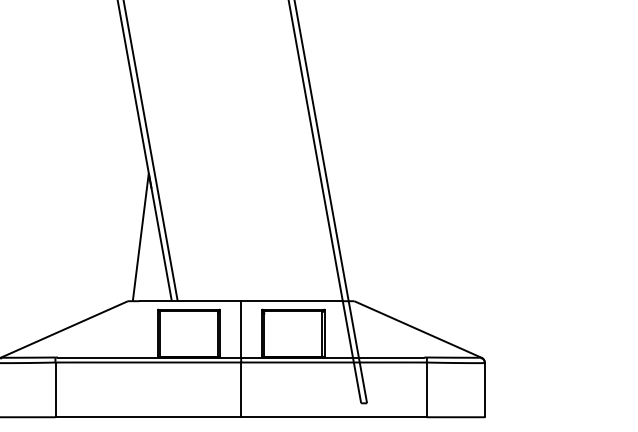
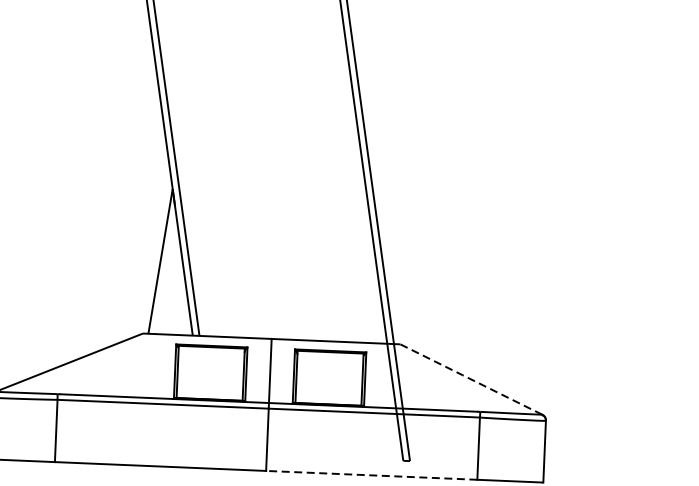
line: (416, 328) -> (469, 378), solid -> dashed
line: (334, 417) -> (372, 475), solid -> dashed

